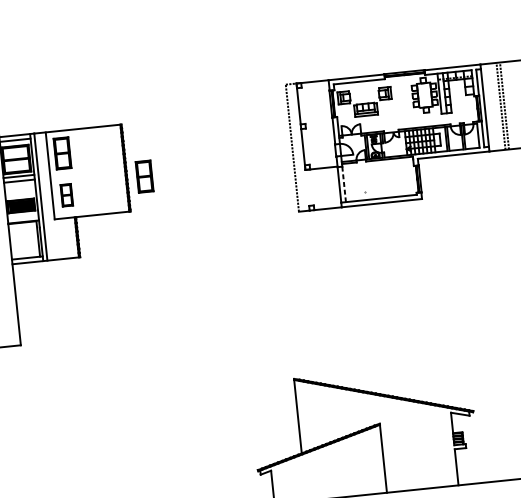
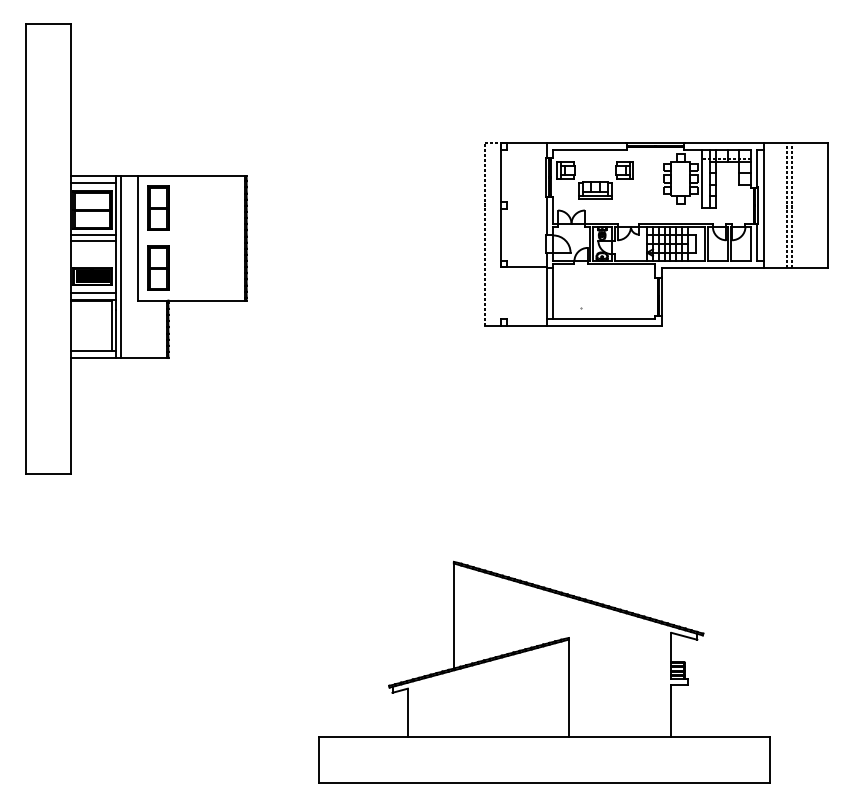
part: (144, 176) -> (271, 252), removed
line: (344, 184) -> (553, 293), dashed -> solid
part: (66, 194) -> (158, 267), size x1.43
line: (23, 217) -> (93, 293), added

